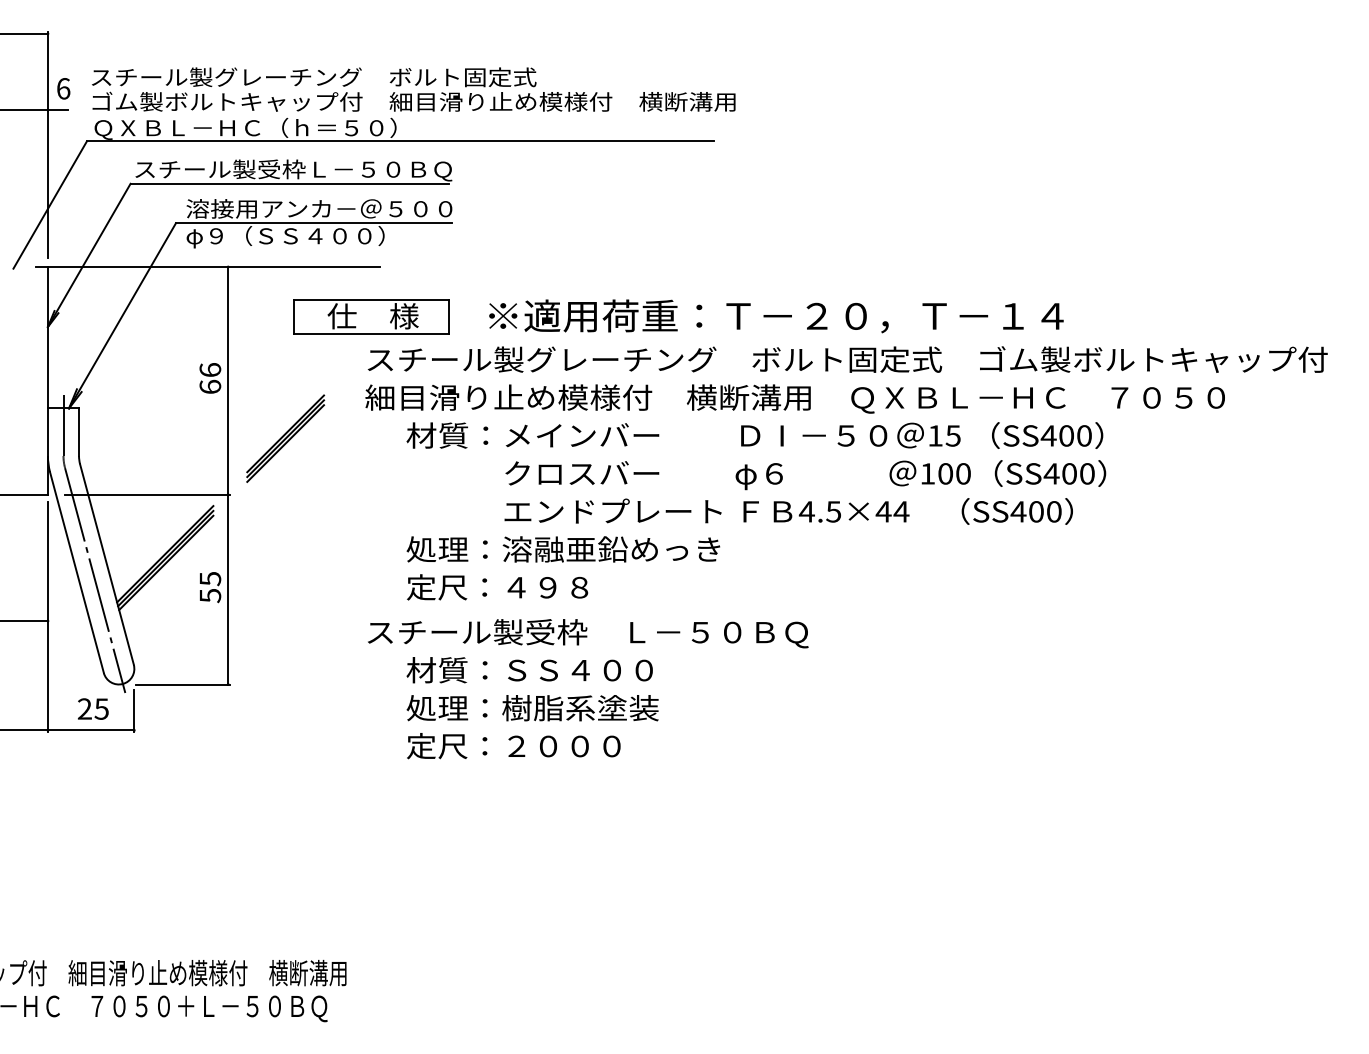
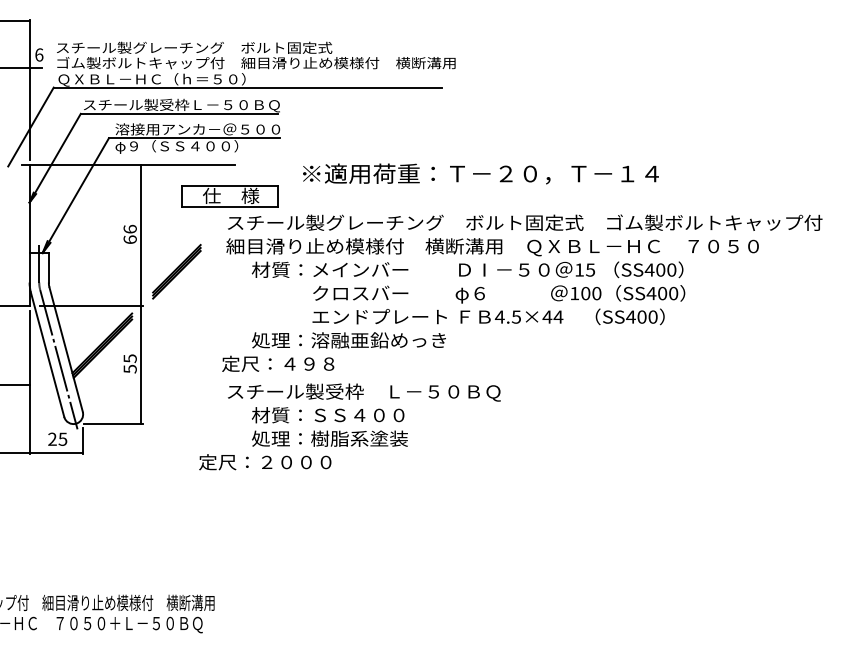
text: (775, 315) -> (480, 173), moved
text: (498, 586) -> (278, 363), moved
text: (514, 746) -> (265, 462), moved

